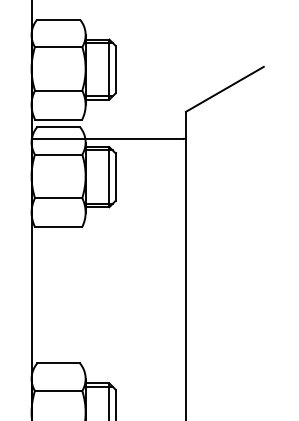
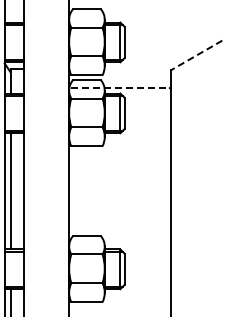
line: (224, 89) -> (196, 55), solid -> dashed
line: (109, 139) -> (120, 88), solid -> dashed

